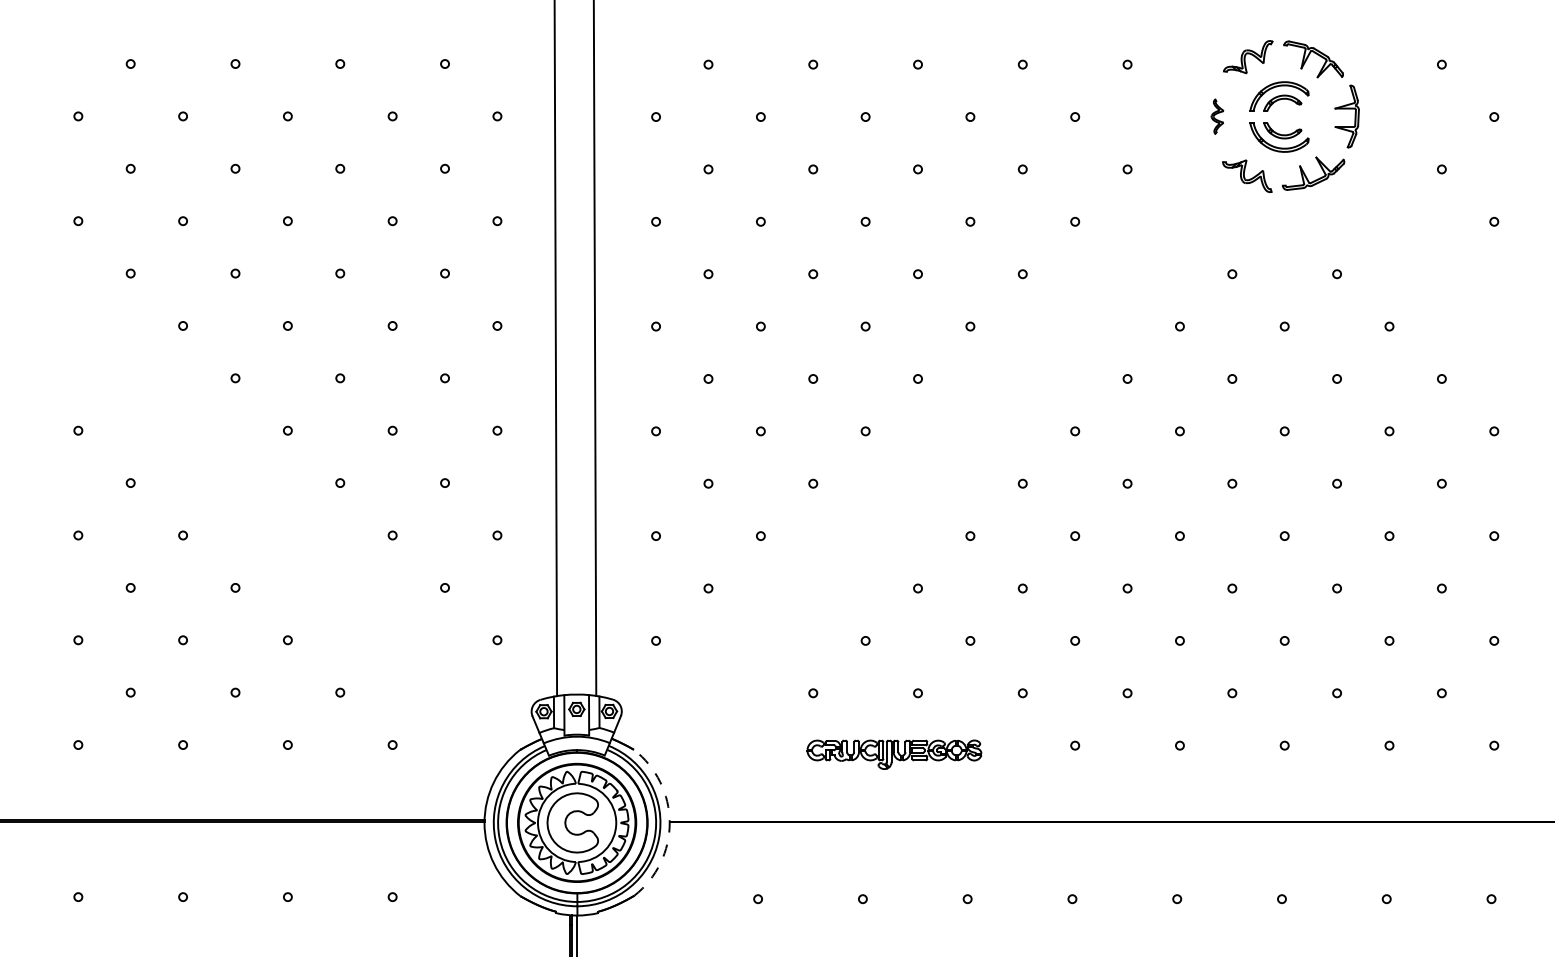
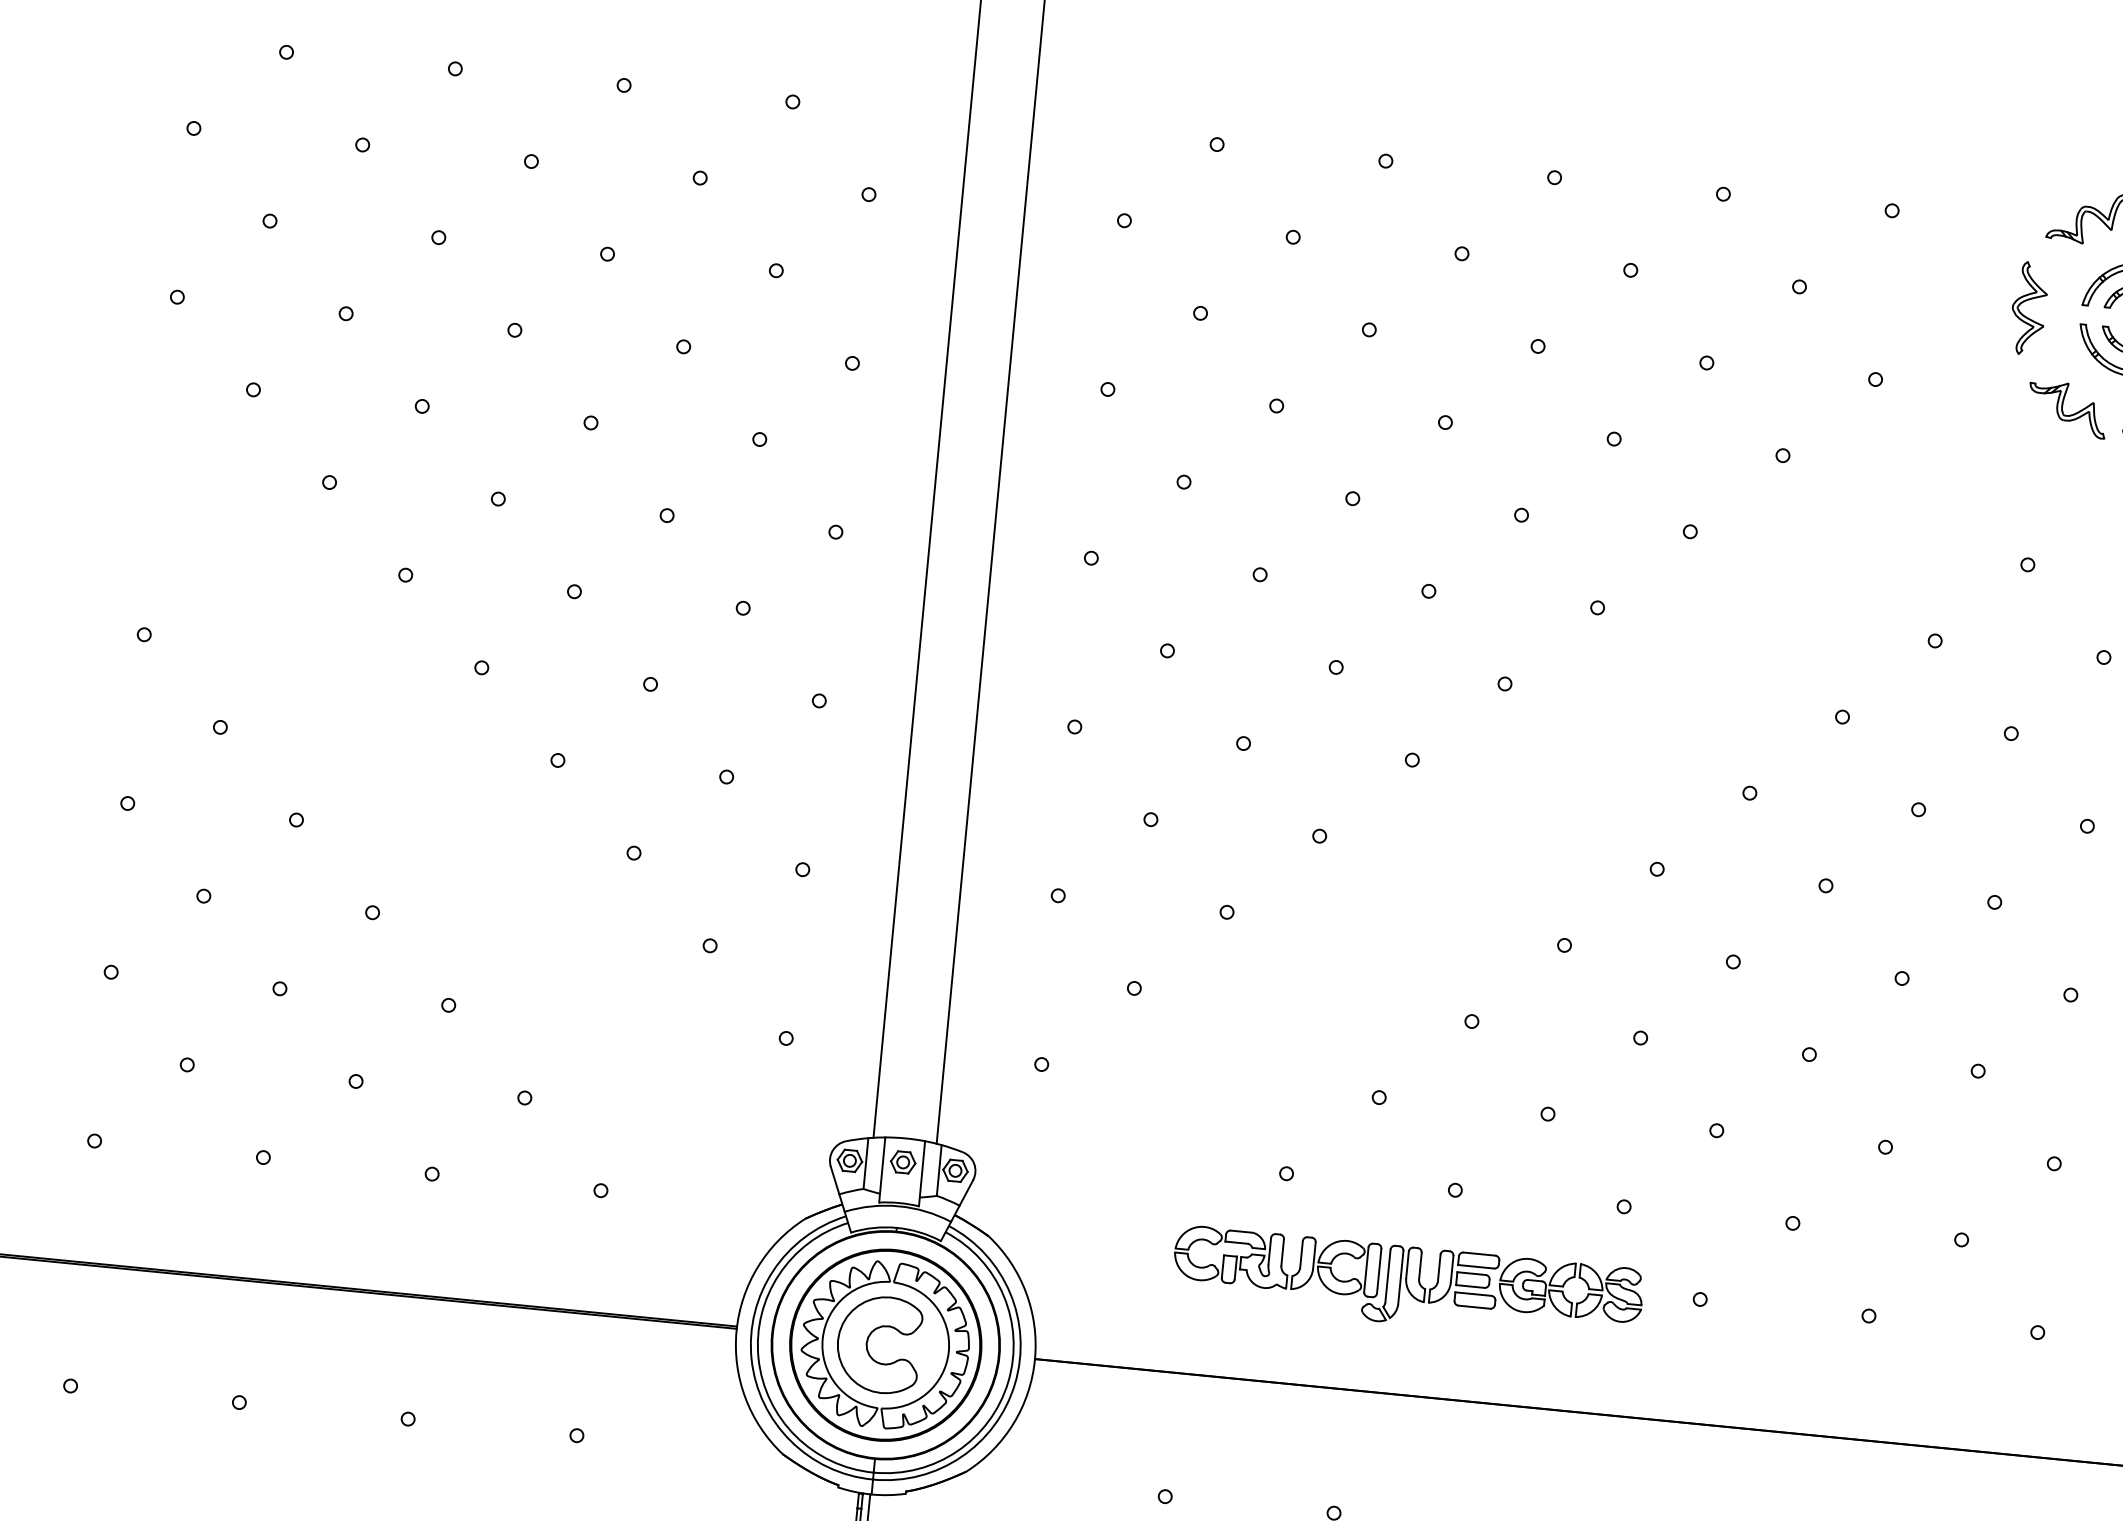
part: (1217, 116) -> (2028, 308), size x1.67
part: (894, 754) -> (1407, 1285), size x1.67
arc: (669, 822) -> (1034, 1359), dashed -> solid

